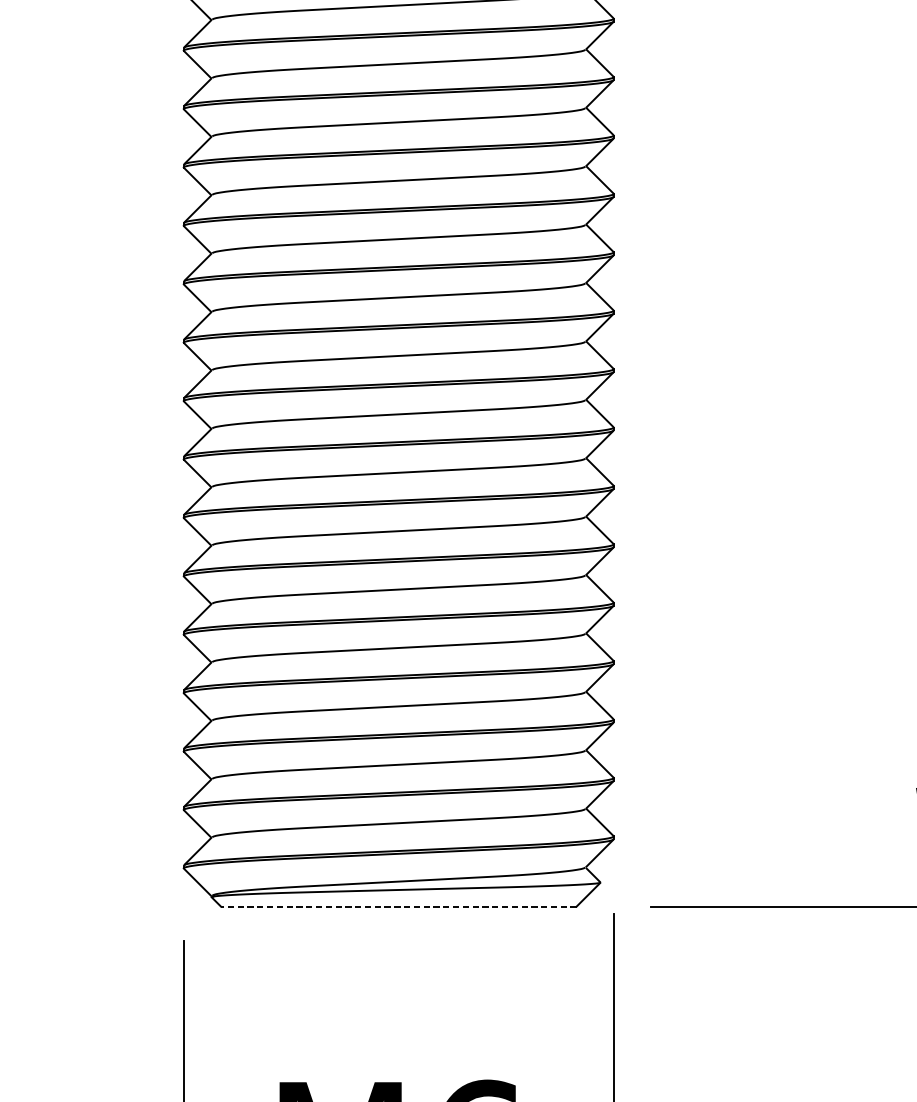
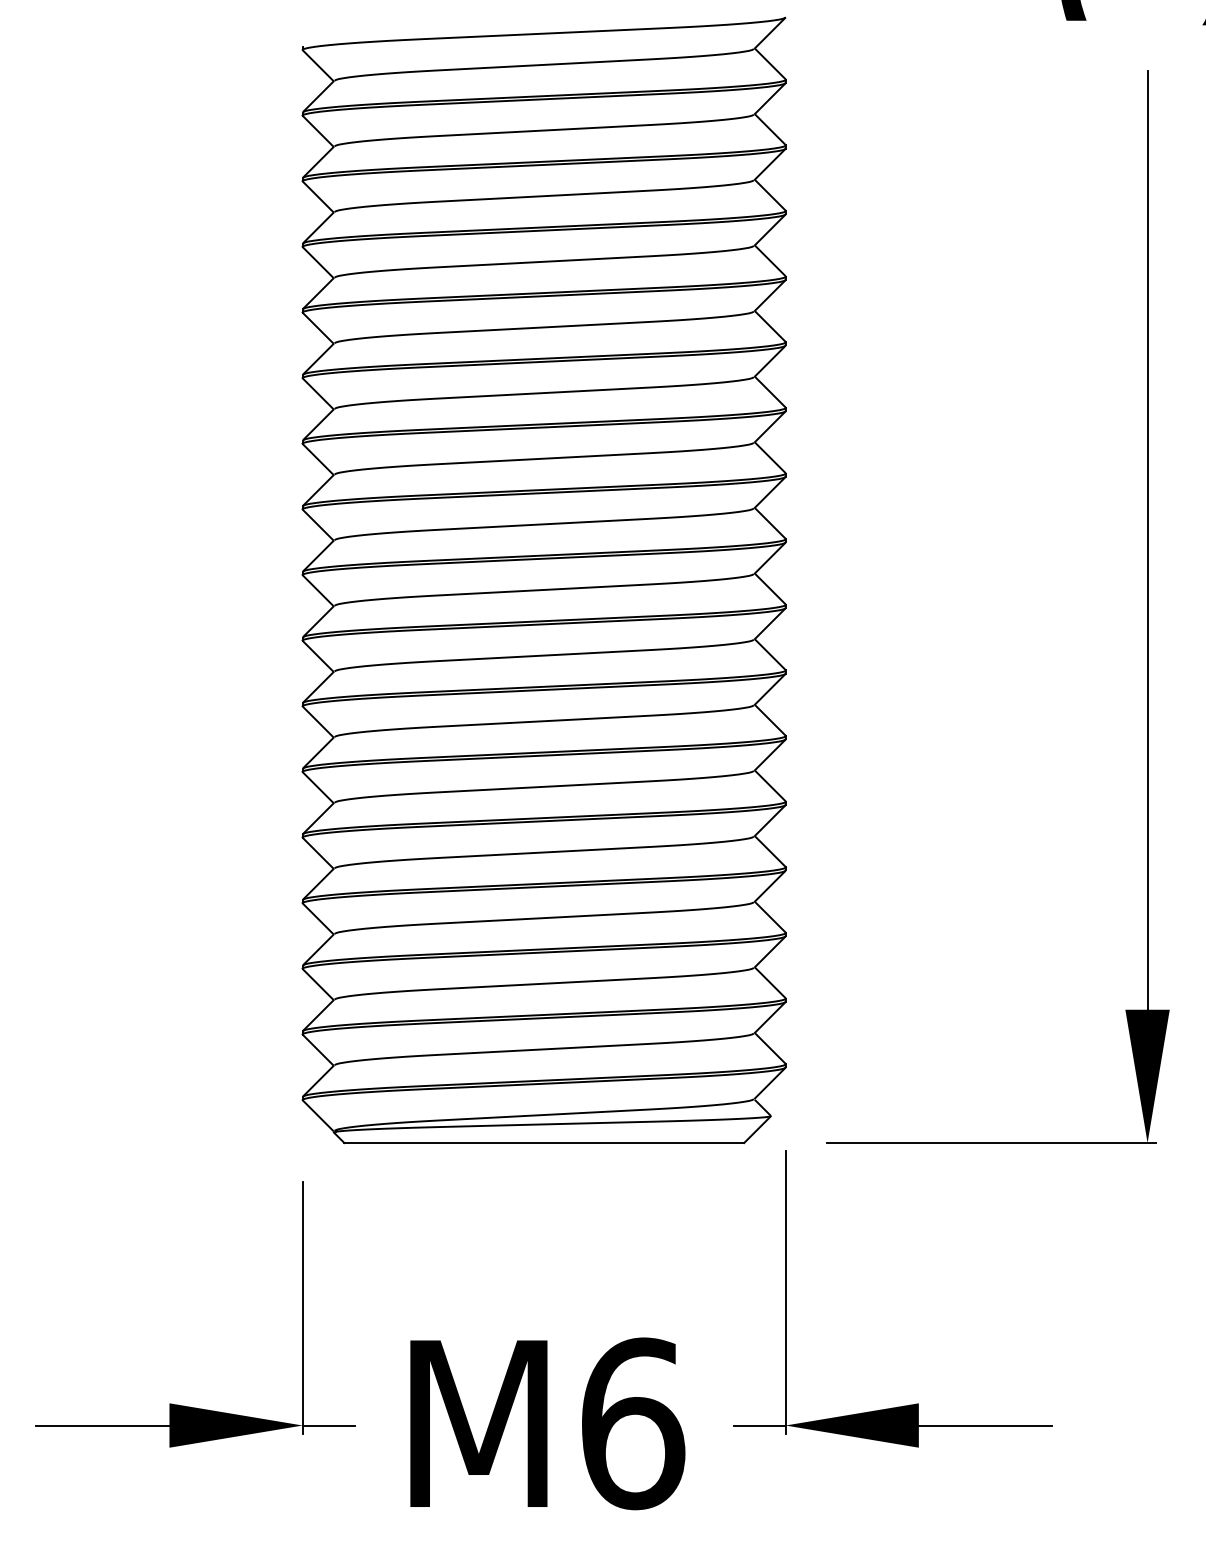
line: (399, 906) -> (544, 1143), dashed -> solid

